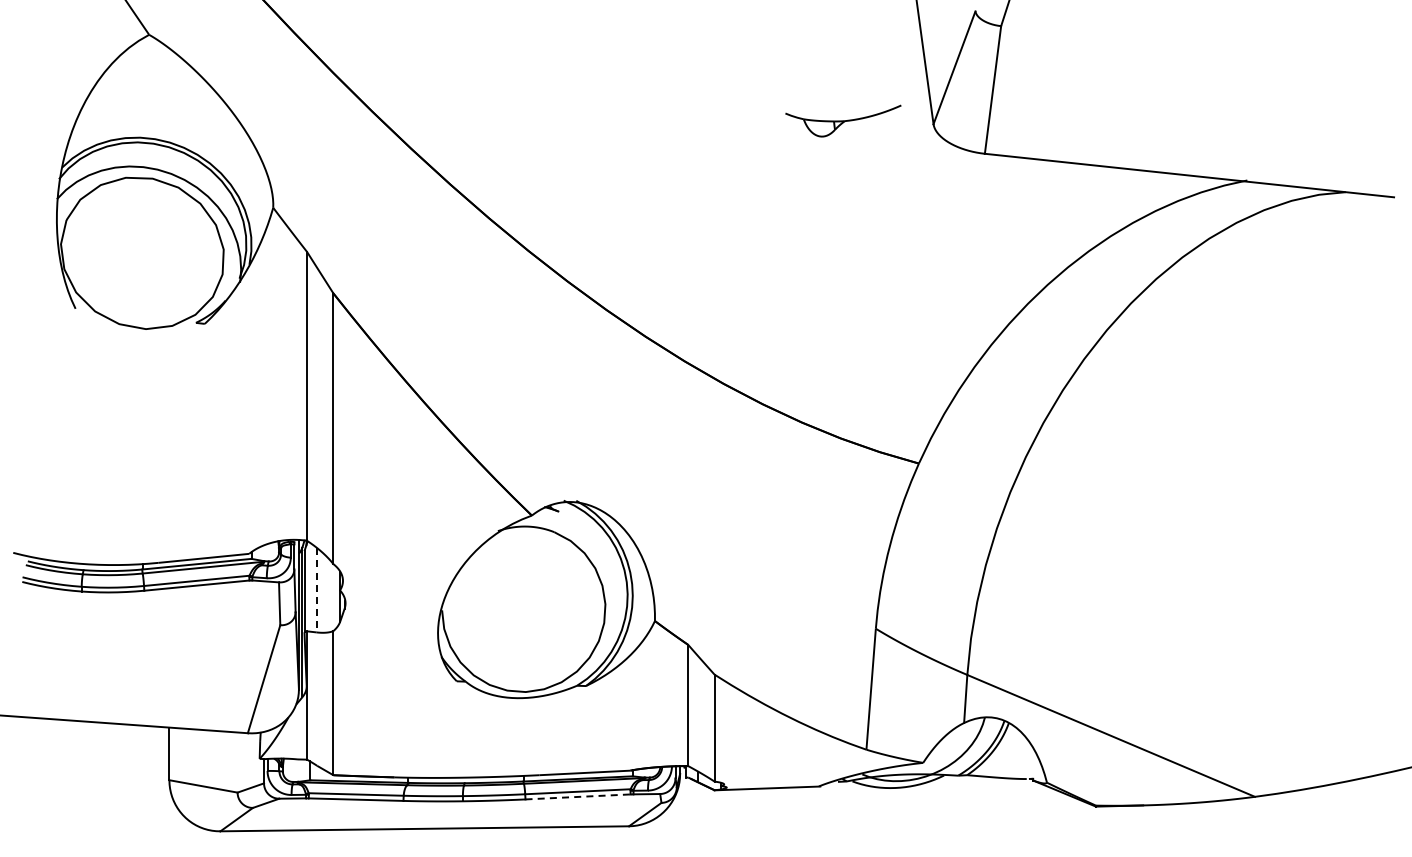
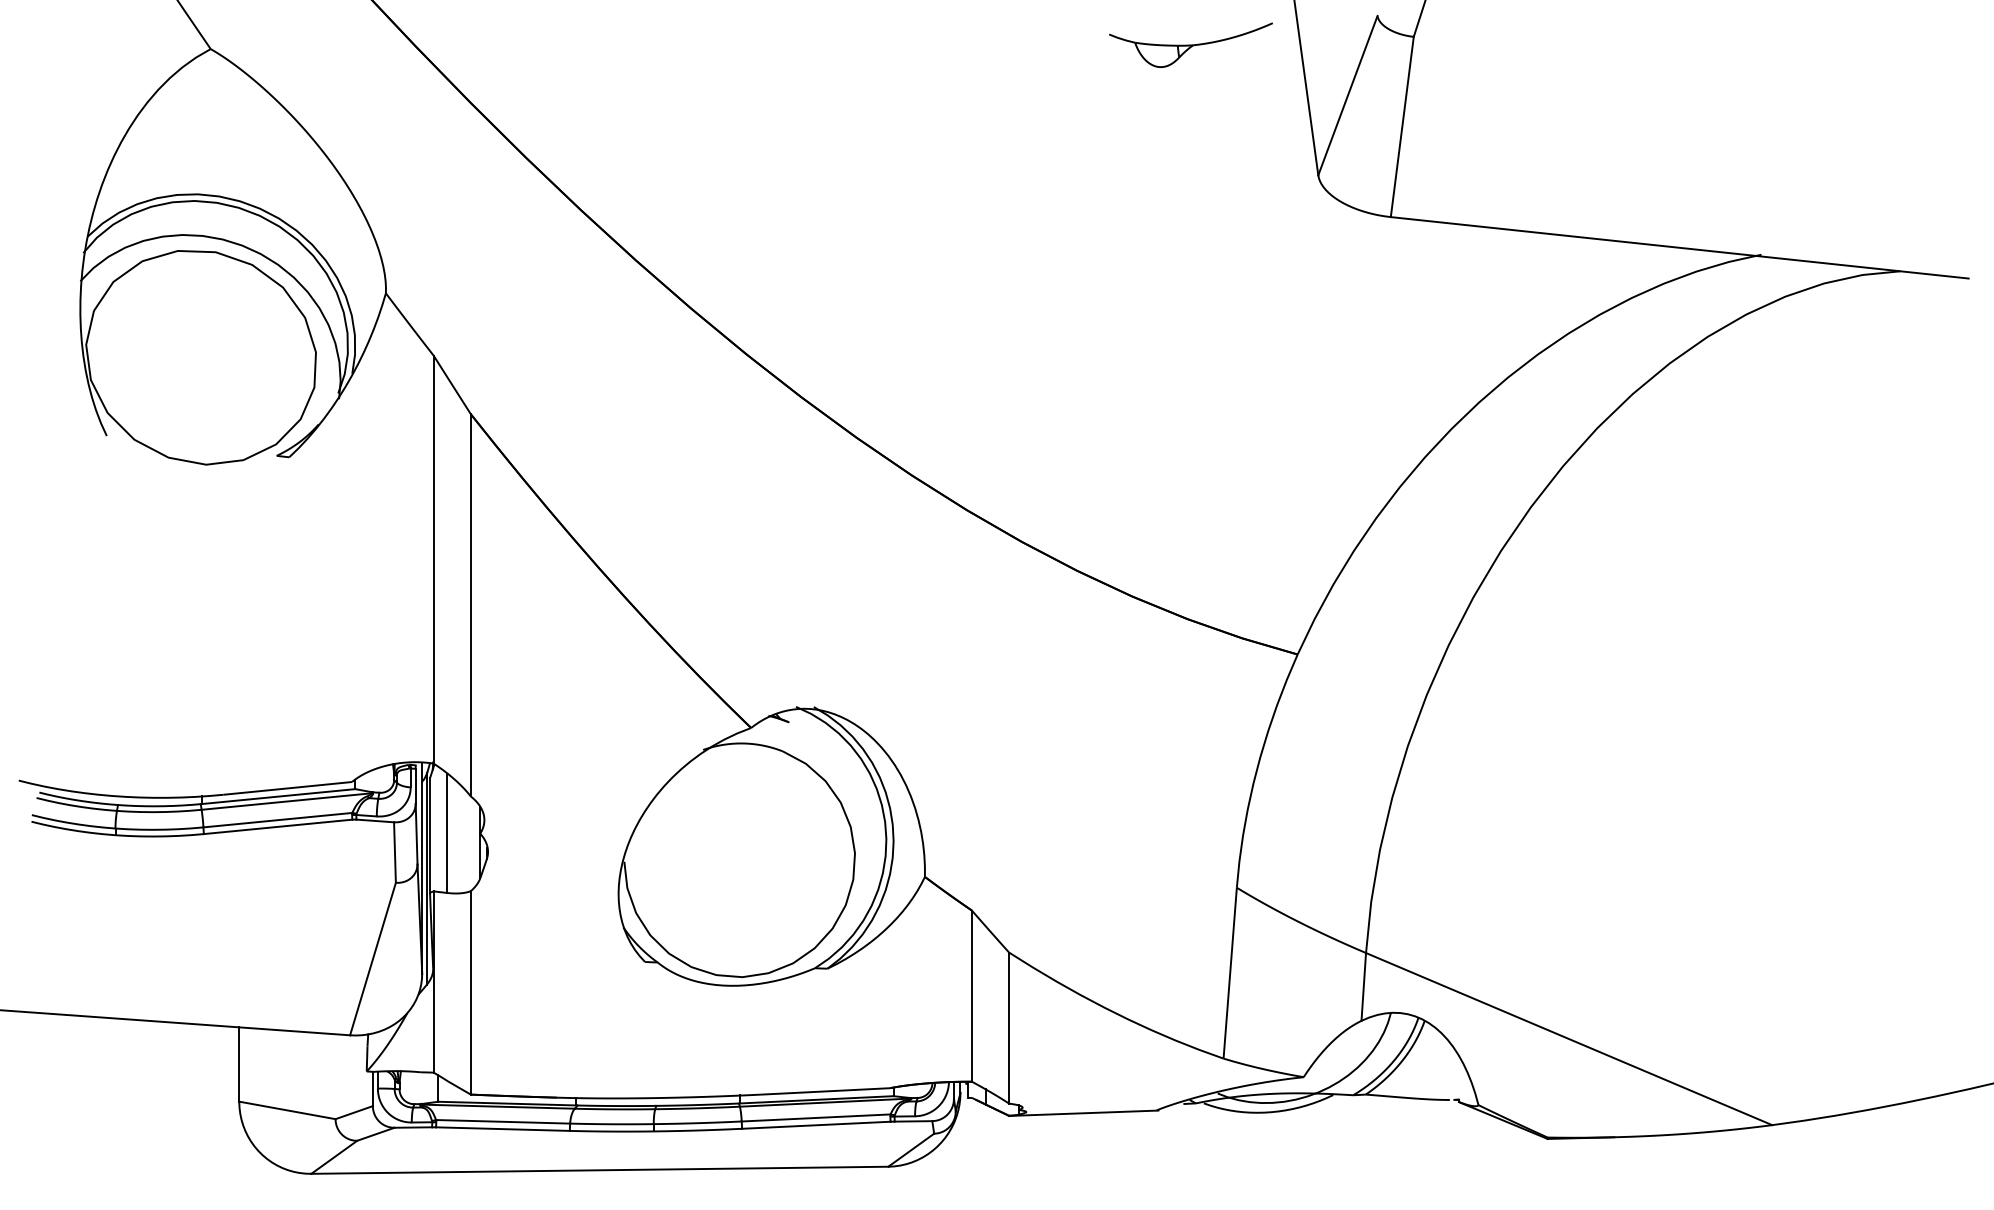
part: (843, 120) -> (1191, 44), moved
line: (316, 590) -> (446, 833), dashed -> solid
line: (578, 796) -> (816, 1124), dashed -> solid

